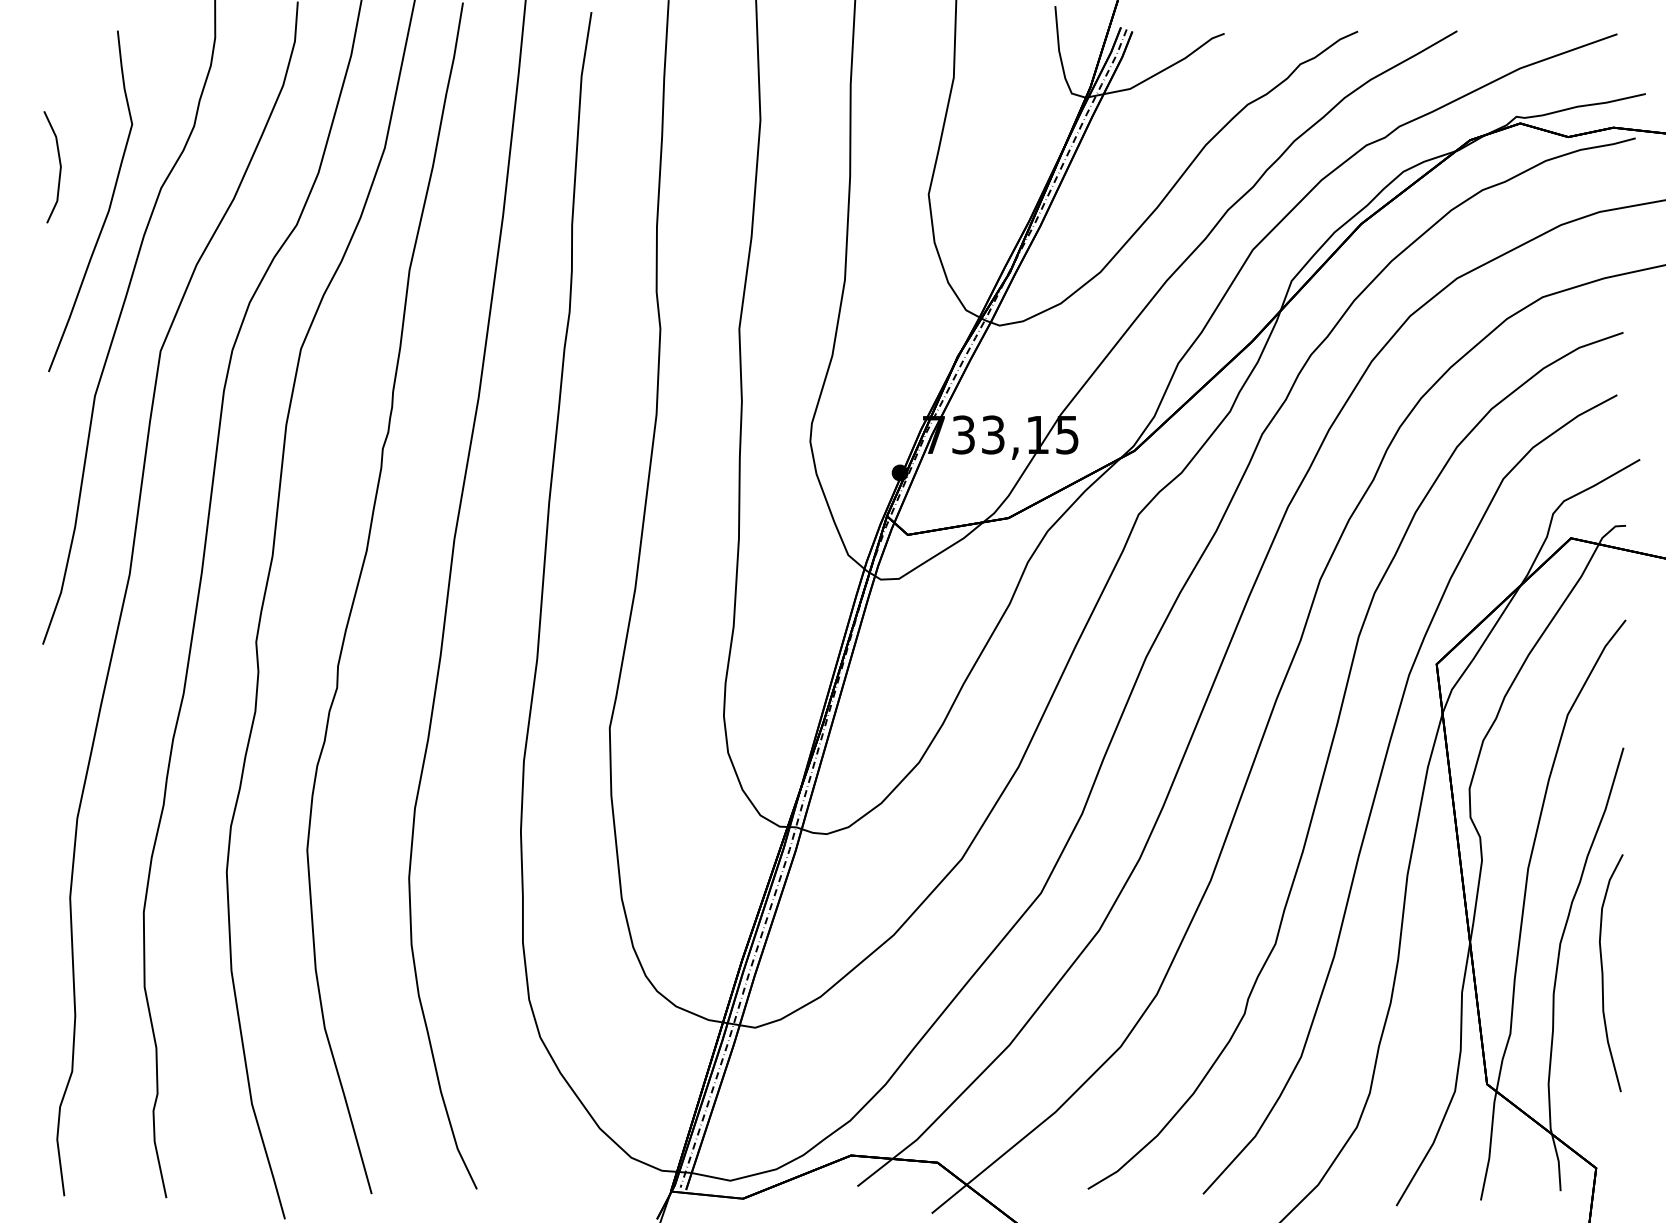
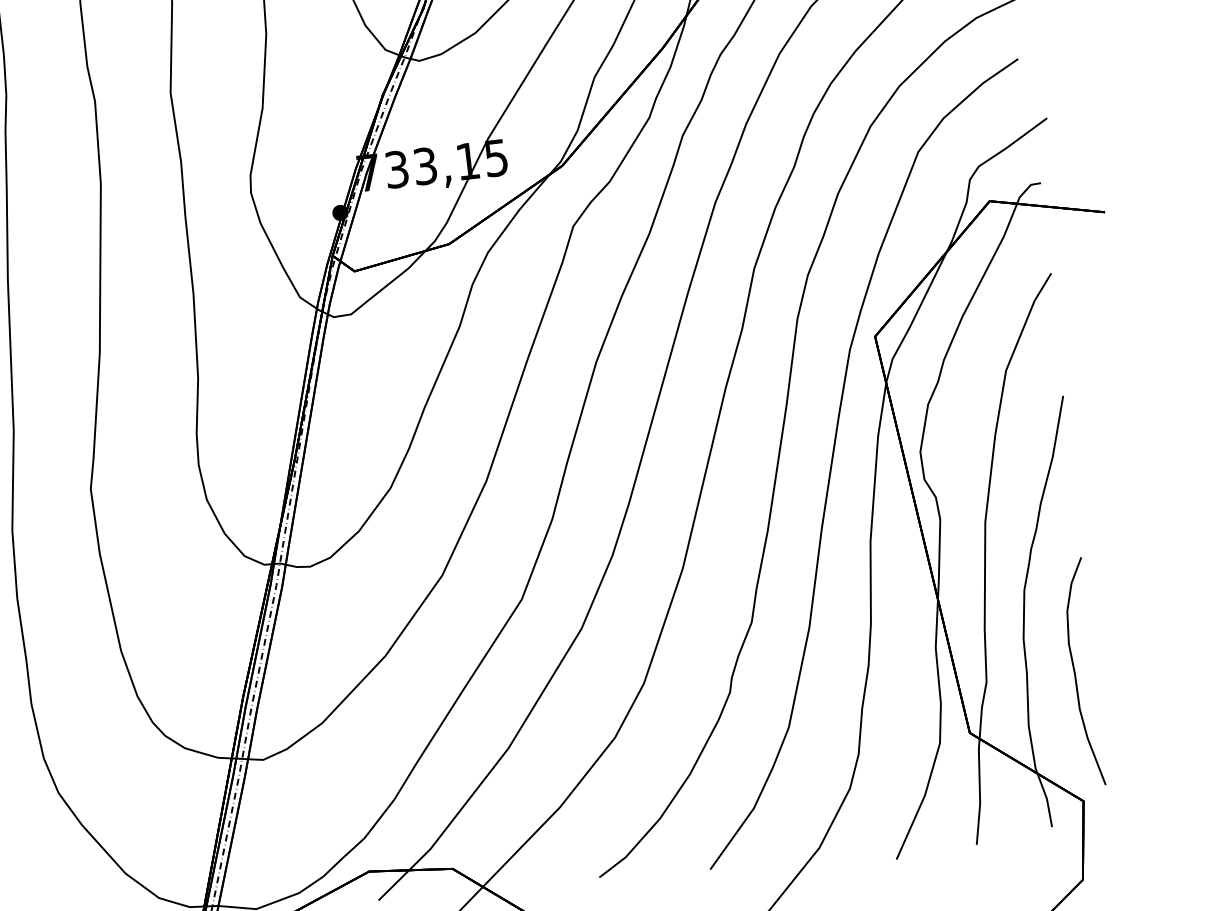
curve: (1603, 973) -> (1075, 673), moved

